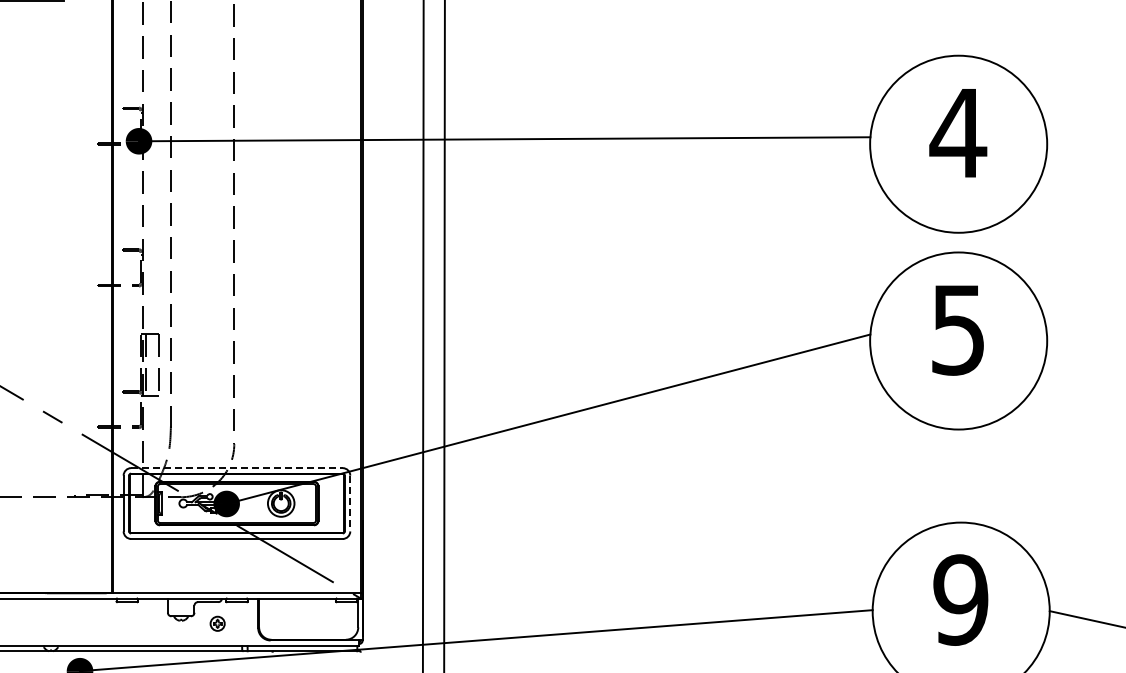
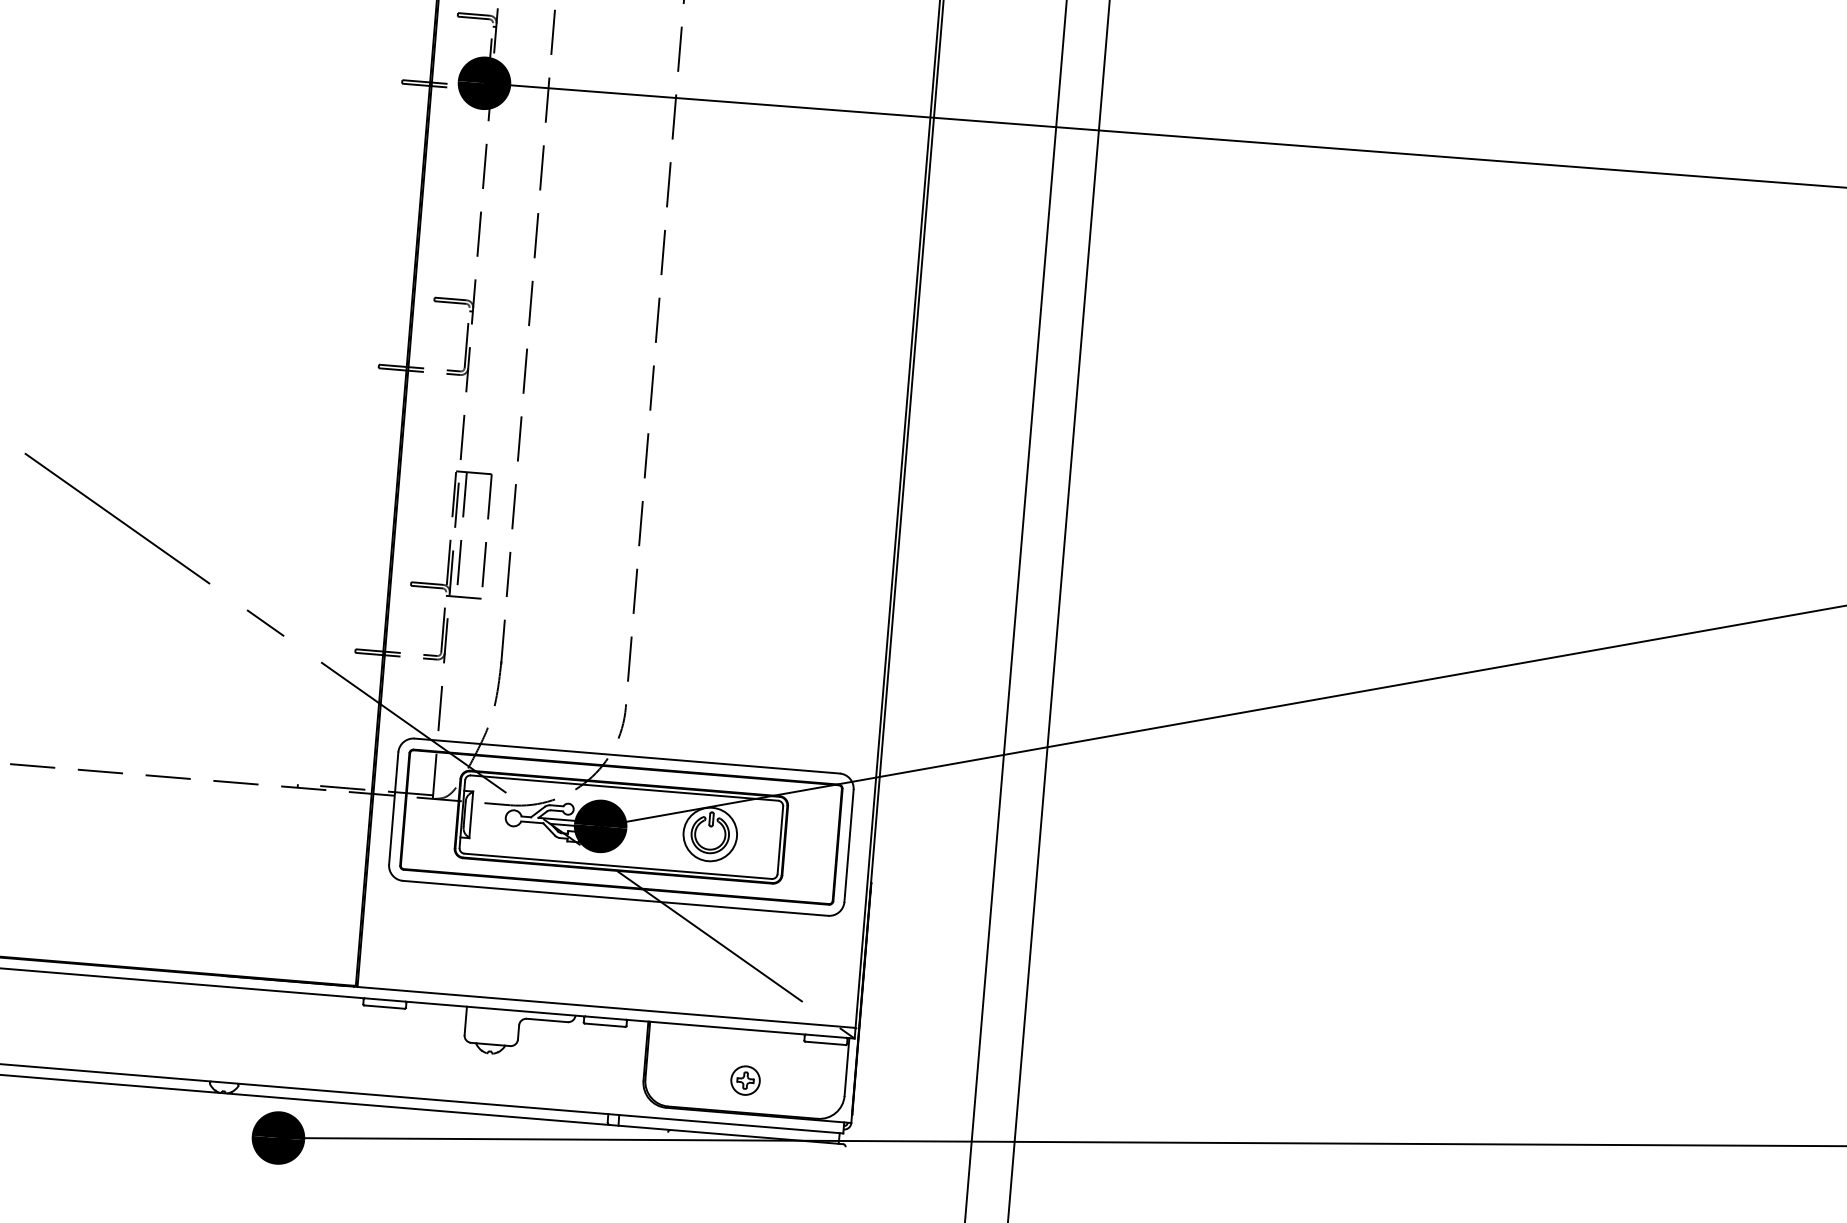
line: (236, 468) -> (626, 756), dashed -> solid
line: (350, 503) -> (849, 845), dashed -> solid
part: (217, 623) -> (745, 1079), moved

